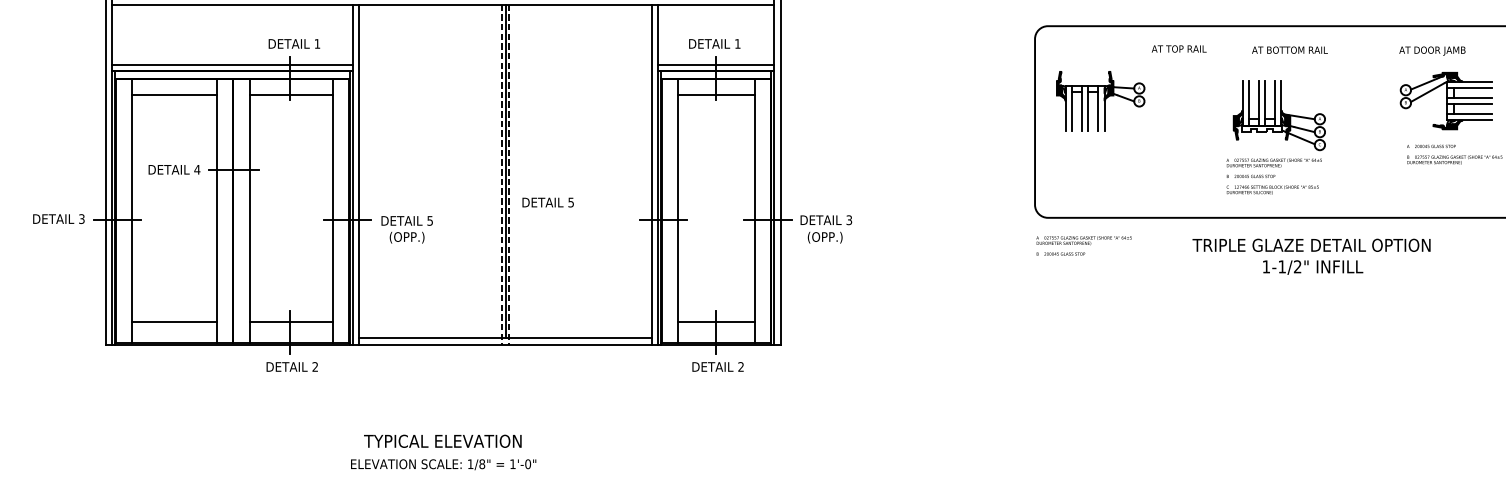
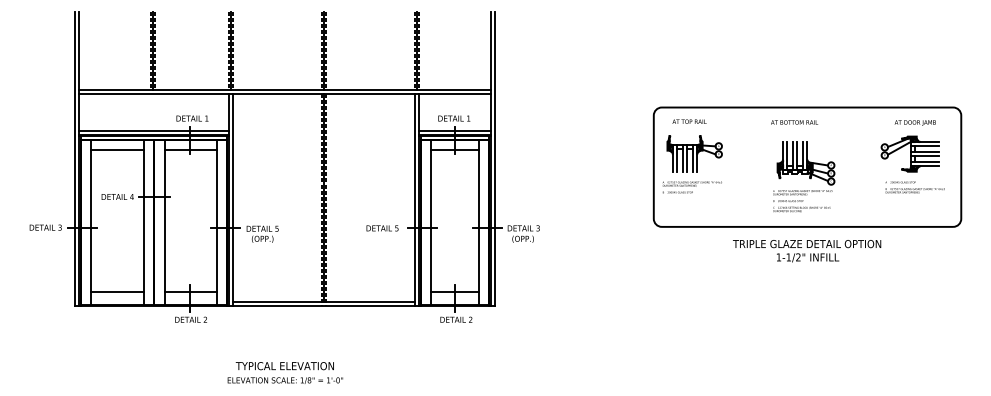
text: (1179, 48) -> (689, 121), moved
text: (1289, 50) -> (794, 122), moved
text: (1431, 50) -> (914, 122), moved
text: (548, 202) -> (382, 228), moved
text: (1082, 246) -> (691, 187), moved
text: (1312, 257) -> (807, 251), moved

